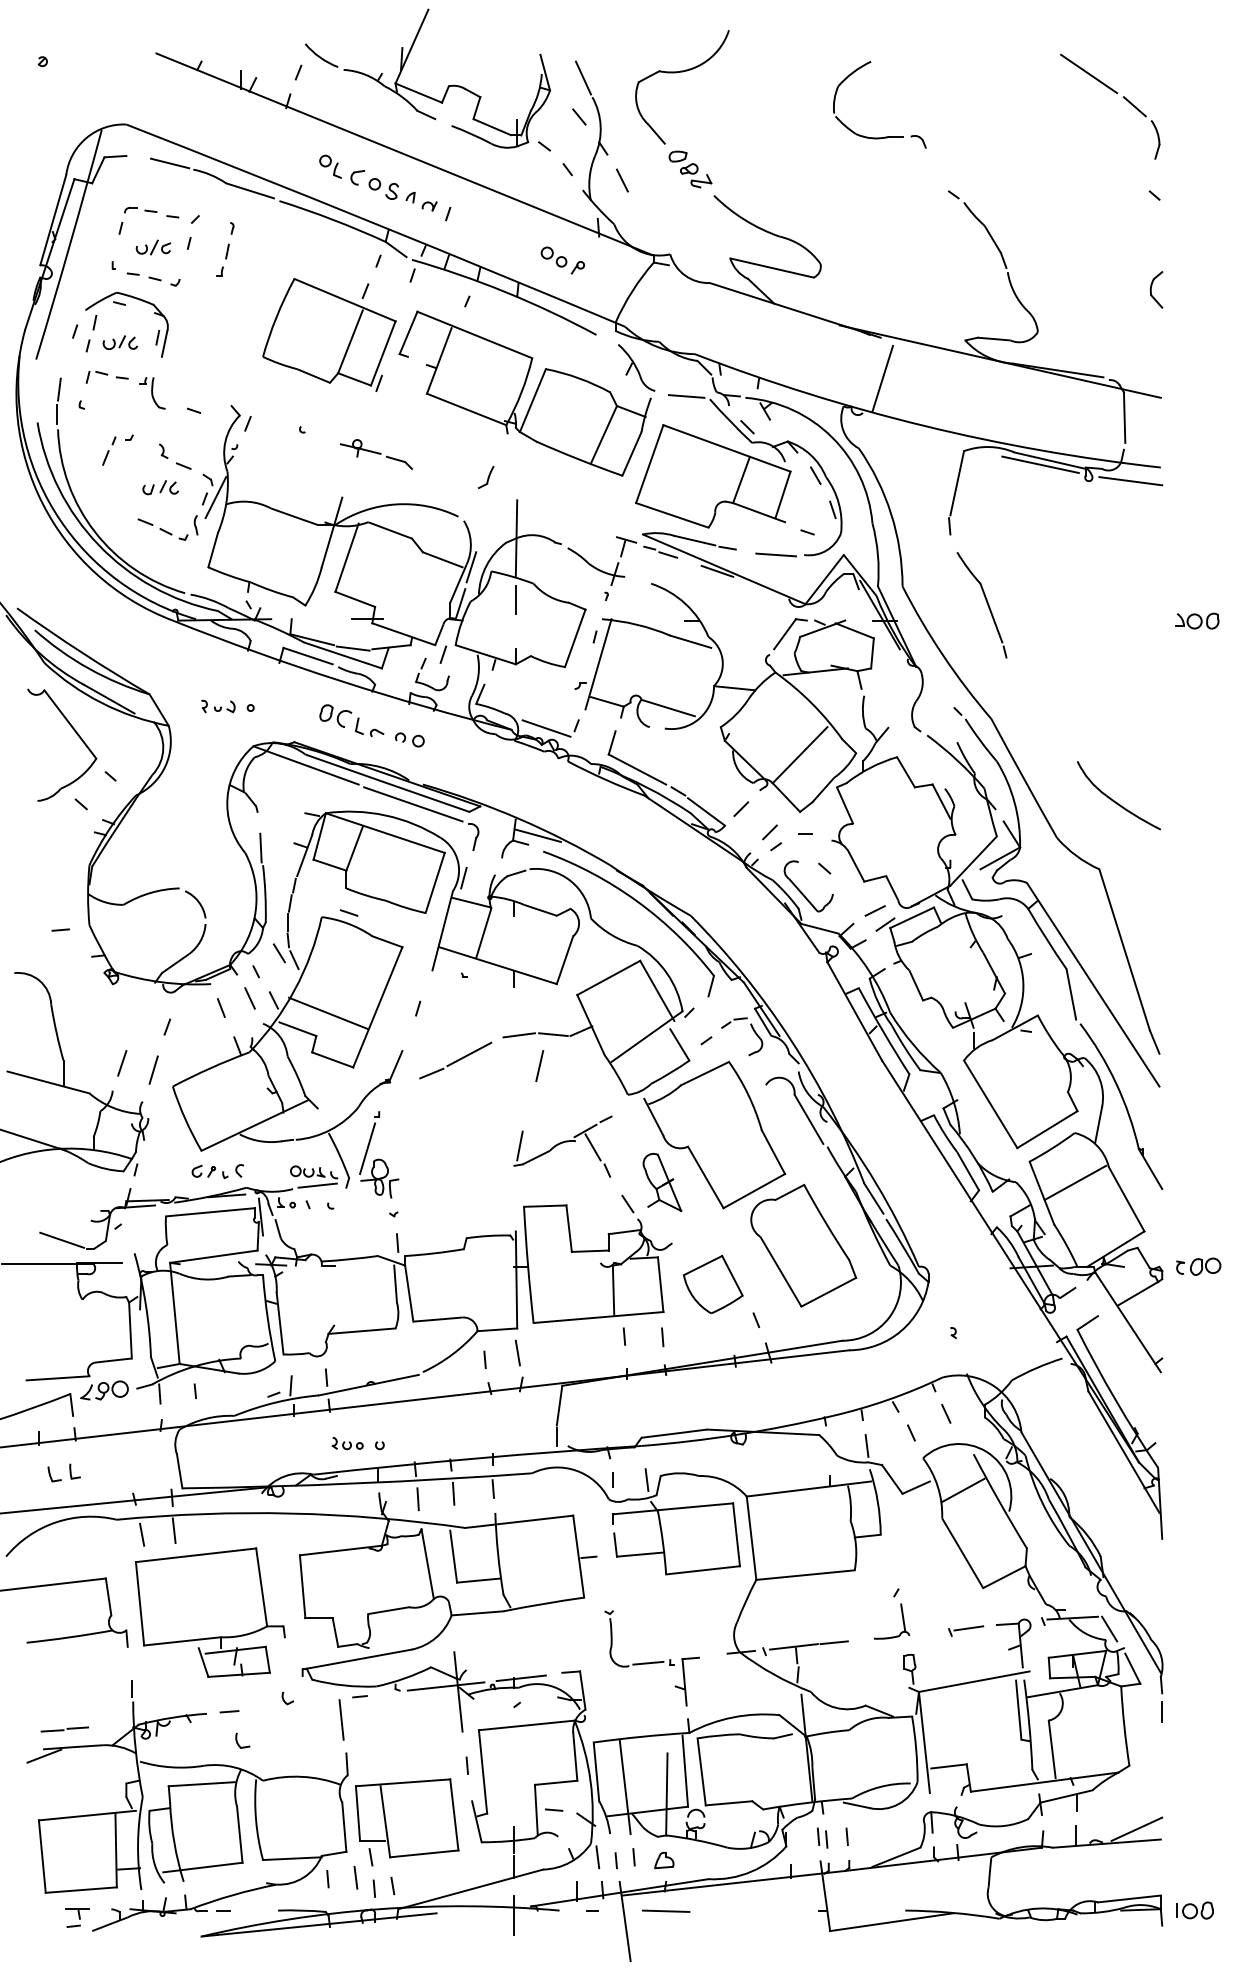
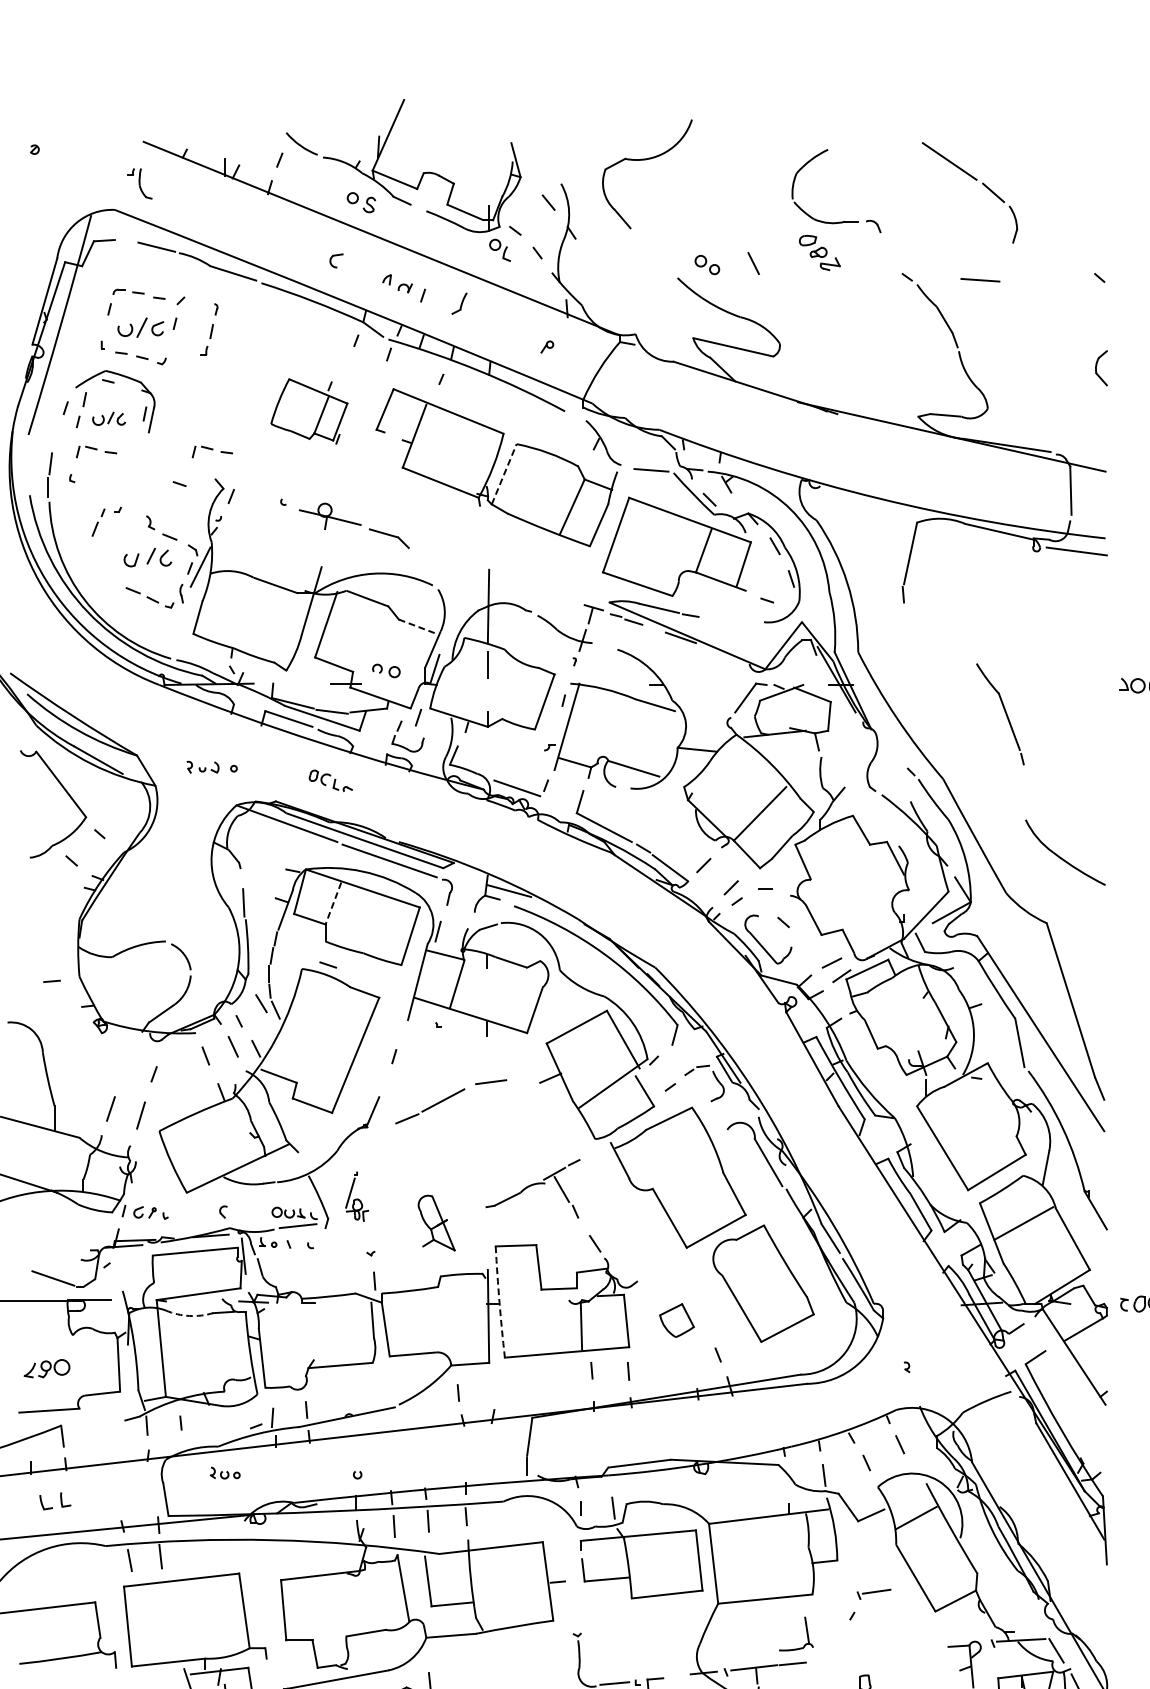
line: (583, 77) -> (552, 164), removed
part: (1117, 94) -> (976, 181), moved
part: (330, 166) -> (499, 250), moved
part: (690, 169) -> (819, 252), moved
line: (621, 180) -> (752, 263), moved
part: (383, 188) -> (361, 202), moved
part: (153, 247) -> (140, 327), size x1.4
part: (553, 256) -> (706, 264), moved
part: (329, 334) -> (309, 410), size x0.6
part: (227, 377) -> (211, 452), added
line: (882, 378) -> (839, 453), removed
part: (152, 393) -> (139, 184), moved
line: (533, 400) -> (504, 474), solid -> dashed
part: (376, 454) -> (354, 525), size x1.6
line: (1040, 464) -> (990, 535), removed
part: (485, 477) -> (458, 303), moved
part: (160, 487) -> (147, 557), size x1.4
line: (775, 554) -> (979, 279), moved
line: (443, 559) -> (418, 626), solid -> dashed
line: (471, 567) -> (445, 634), removed
part: (981, 605) -> (999, 714), moved
part: (351, 720) -> (330, 780), size x0.7
part: (409, 739) -> (386, 670), moved
line: (354, 849) -> (333, 904), solid -> dashed
line: (328, 1013) -> (308, 1061), removed
line: (553, 1034) -> (523, 1081), removed
line: (539, 1066) -> (510, 1112), removed
line: (519, 1145) -> (491, 1187), removed
part: (379, 1154) -> (357, 1196), size x0.6
part: (209, 1171) -> (150, 1212), moved
part: (662, 1182) -> (436, 1223), moved
arc: (527, 1264) -> (499, 1301), solid -> dashed
arc: (204, 1279) -> (189, 1316), solid -> dashed
part: (713, 1283) -> (677, 1319), size x0.6
line: (517, 1352) -> (489, 1385), removed
part: (104, 1390) -> (47, 1368), moved
part: (347, 1443) -> (225, 1473), moved
part: (902, 1621) -> (806, 1633), moved
part: (966, 1630) -> (874, 1593), moved

